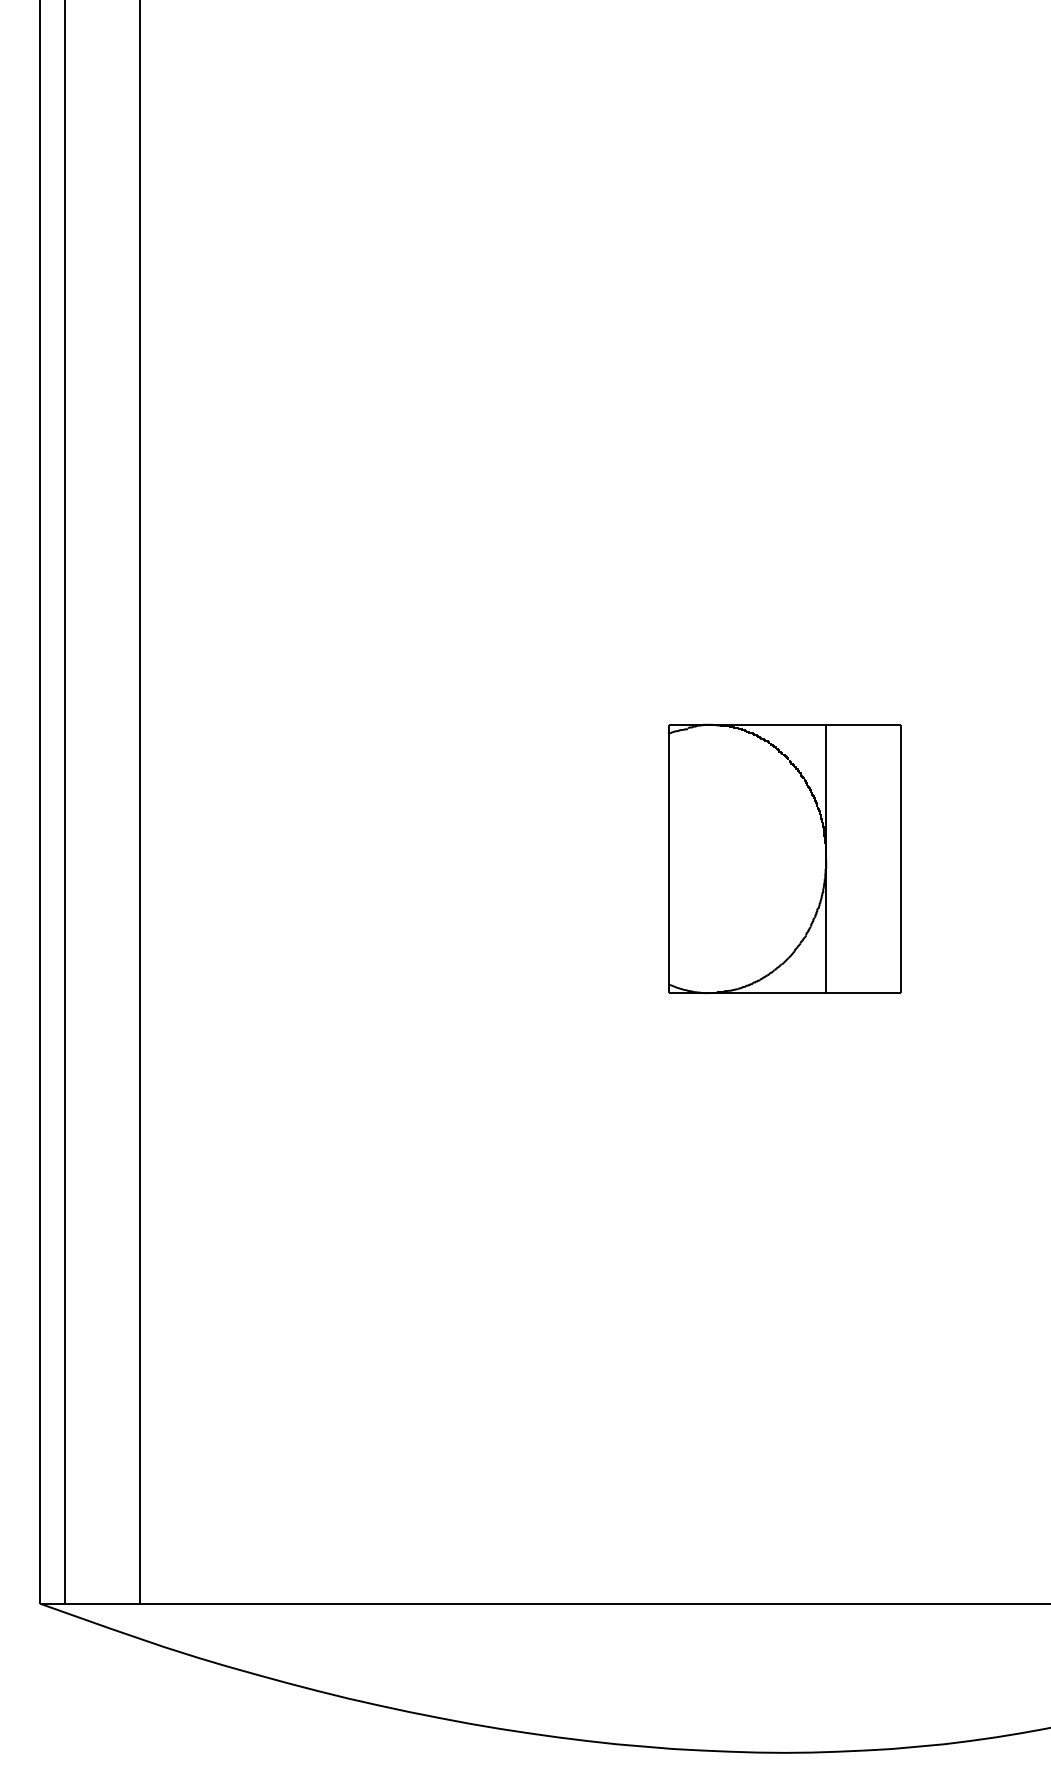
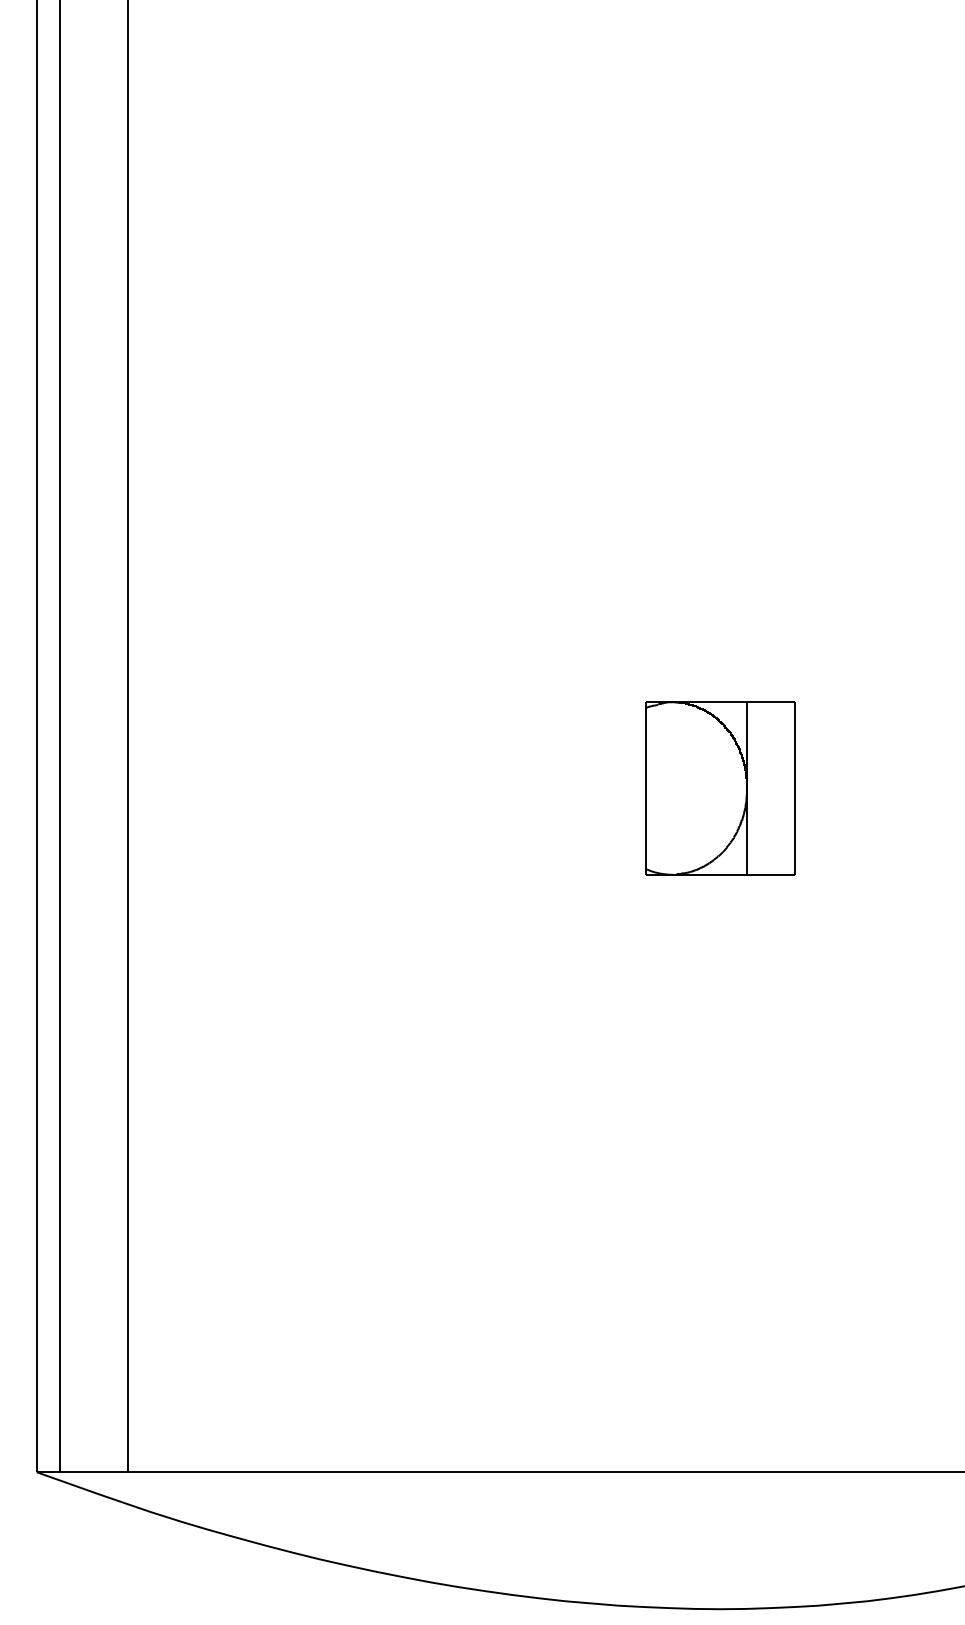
part: (784, 858) -> (720, 788), size x0.7

